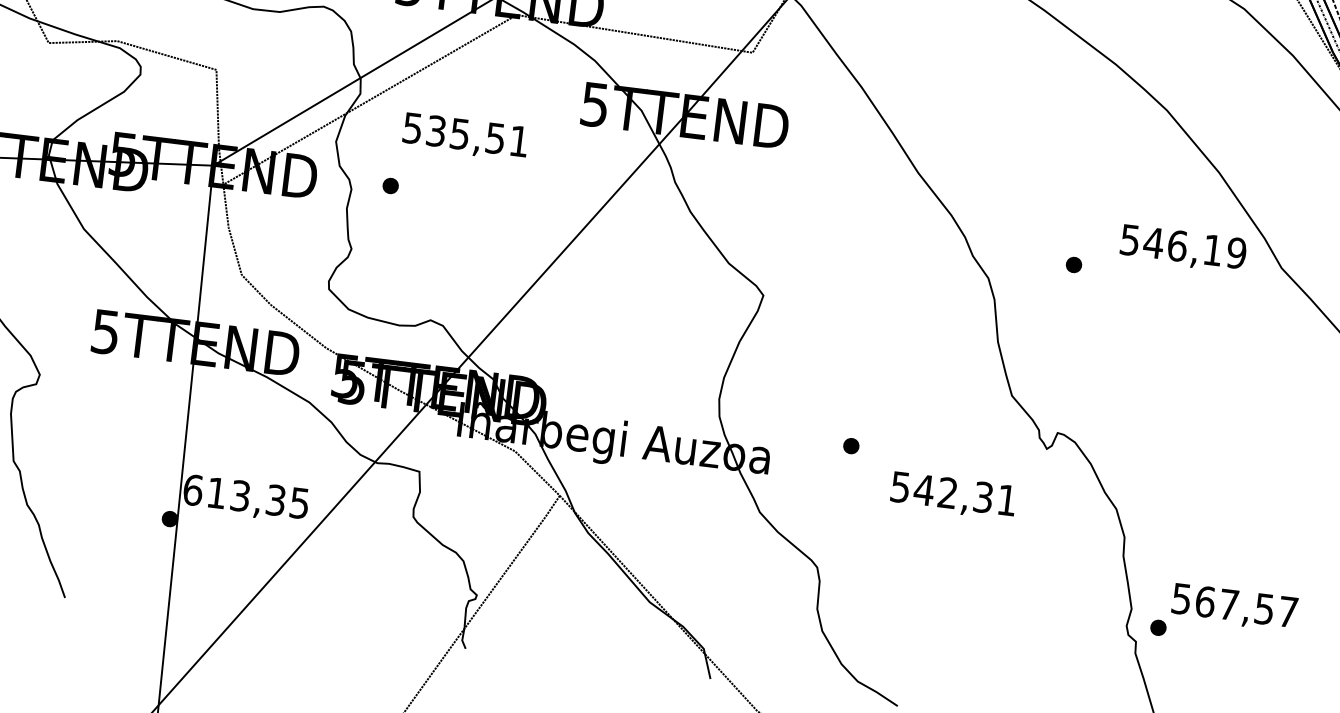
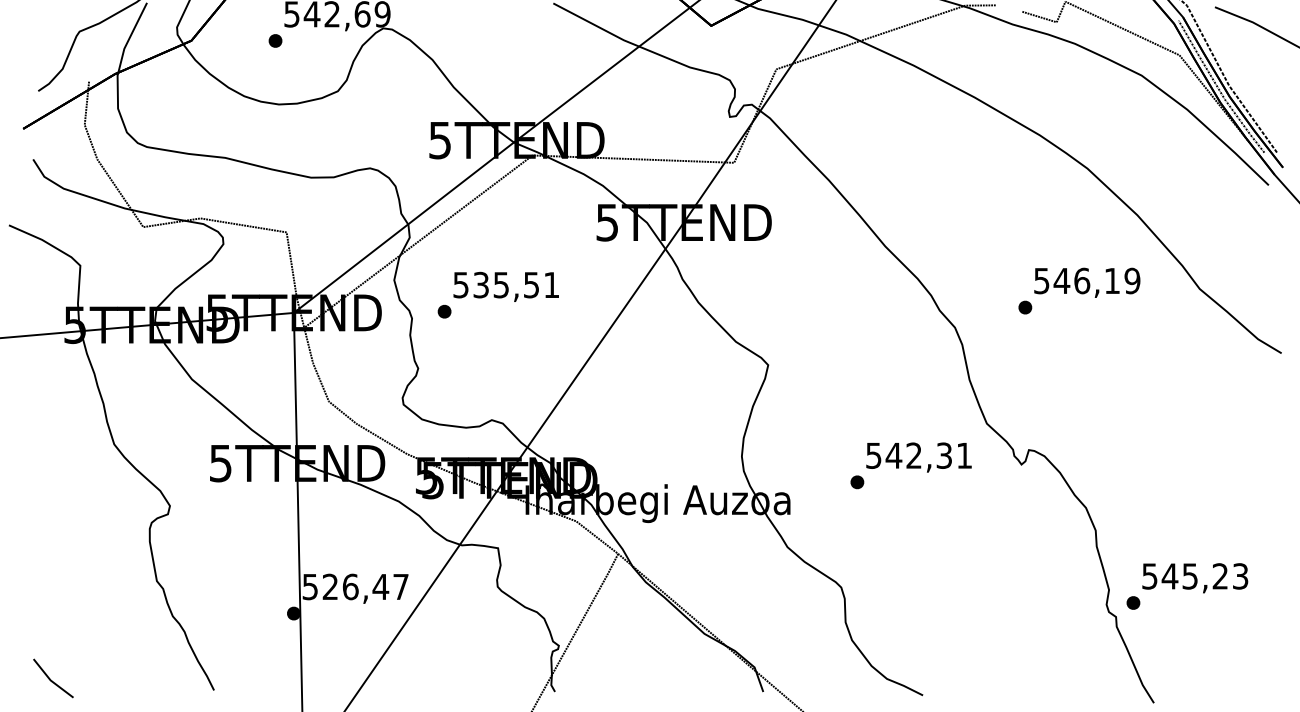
text: (464, 136) -> (505, 286), moved
text: (1183, 248) -> (1087, 282), moved
text: (952, 495) -> (918, 457), moved
text: (246, 496) -> (355, 586), 613,35 -> 526,47
text: (1245, 606) -> (1204, 576), 567,57 -> 545,23

